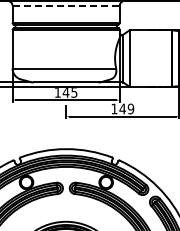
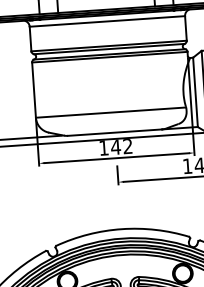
line: (66, 5) -> (107, 21), dashed -> solid
text: (74, 92) -> (128, 146), 145 -> 142

